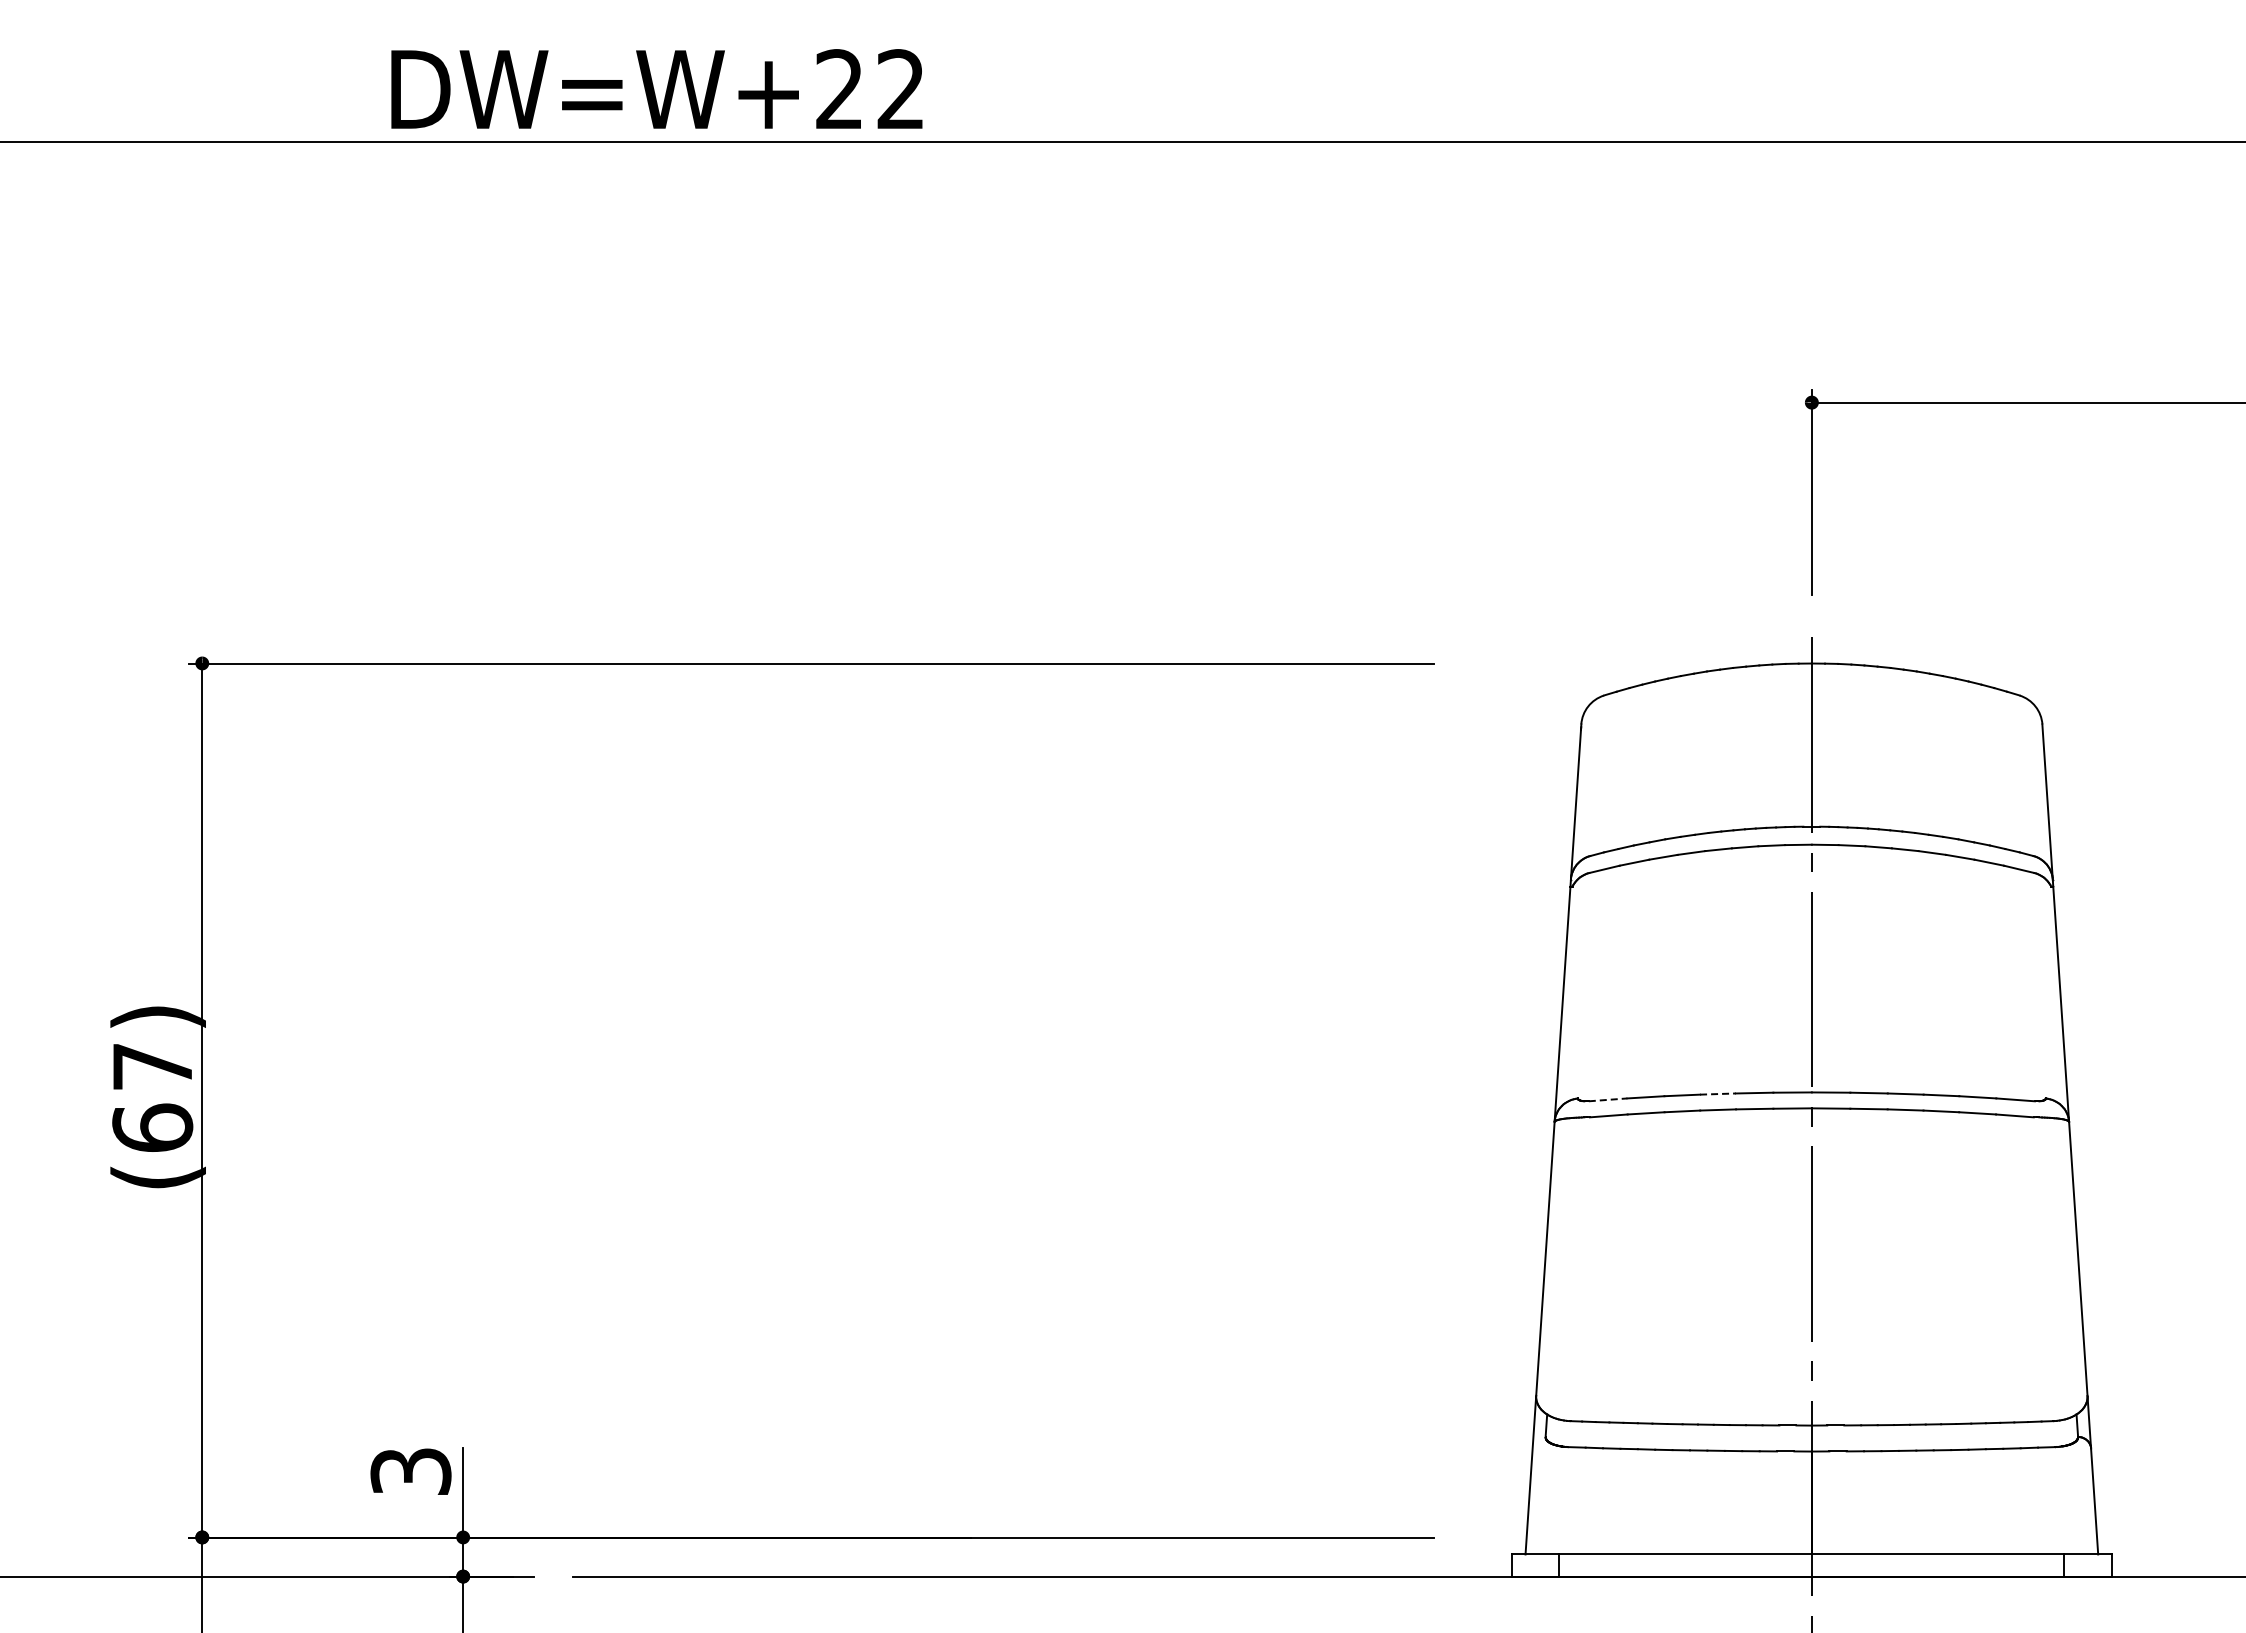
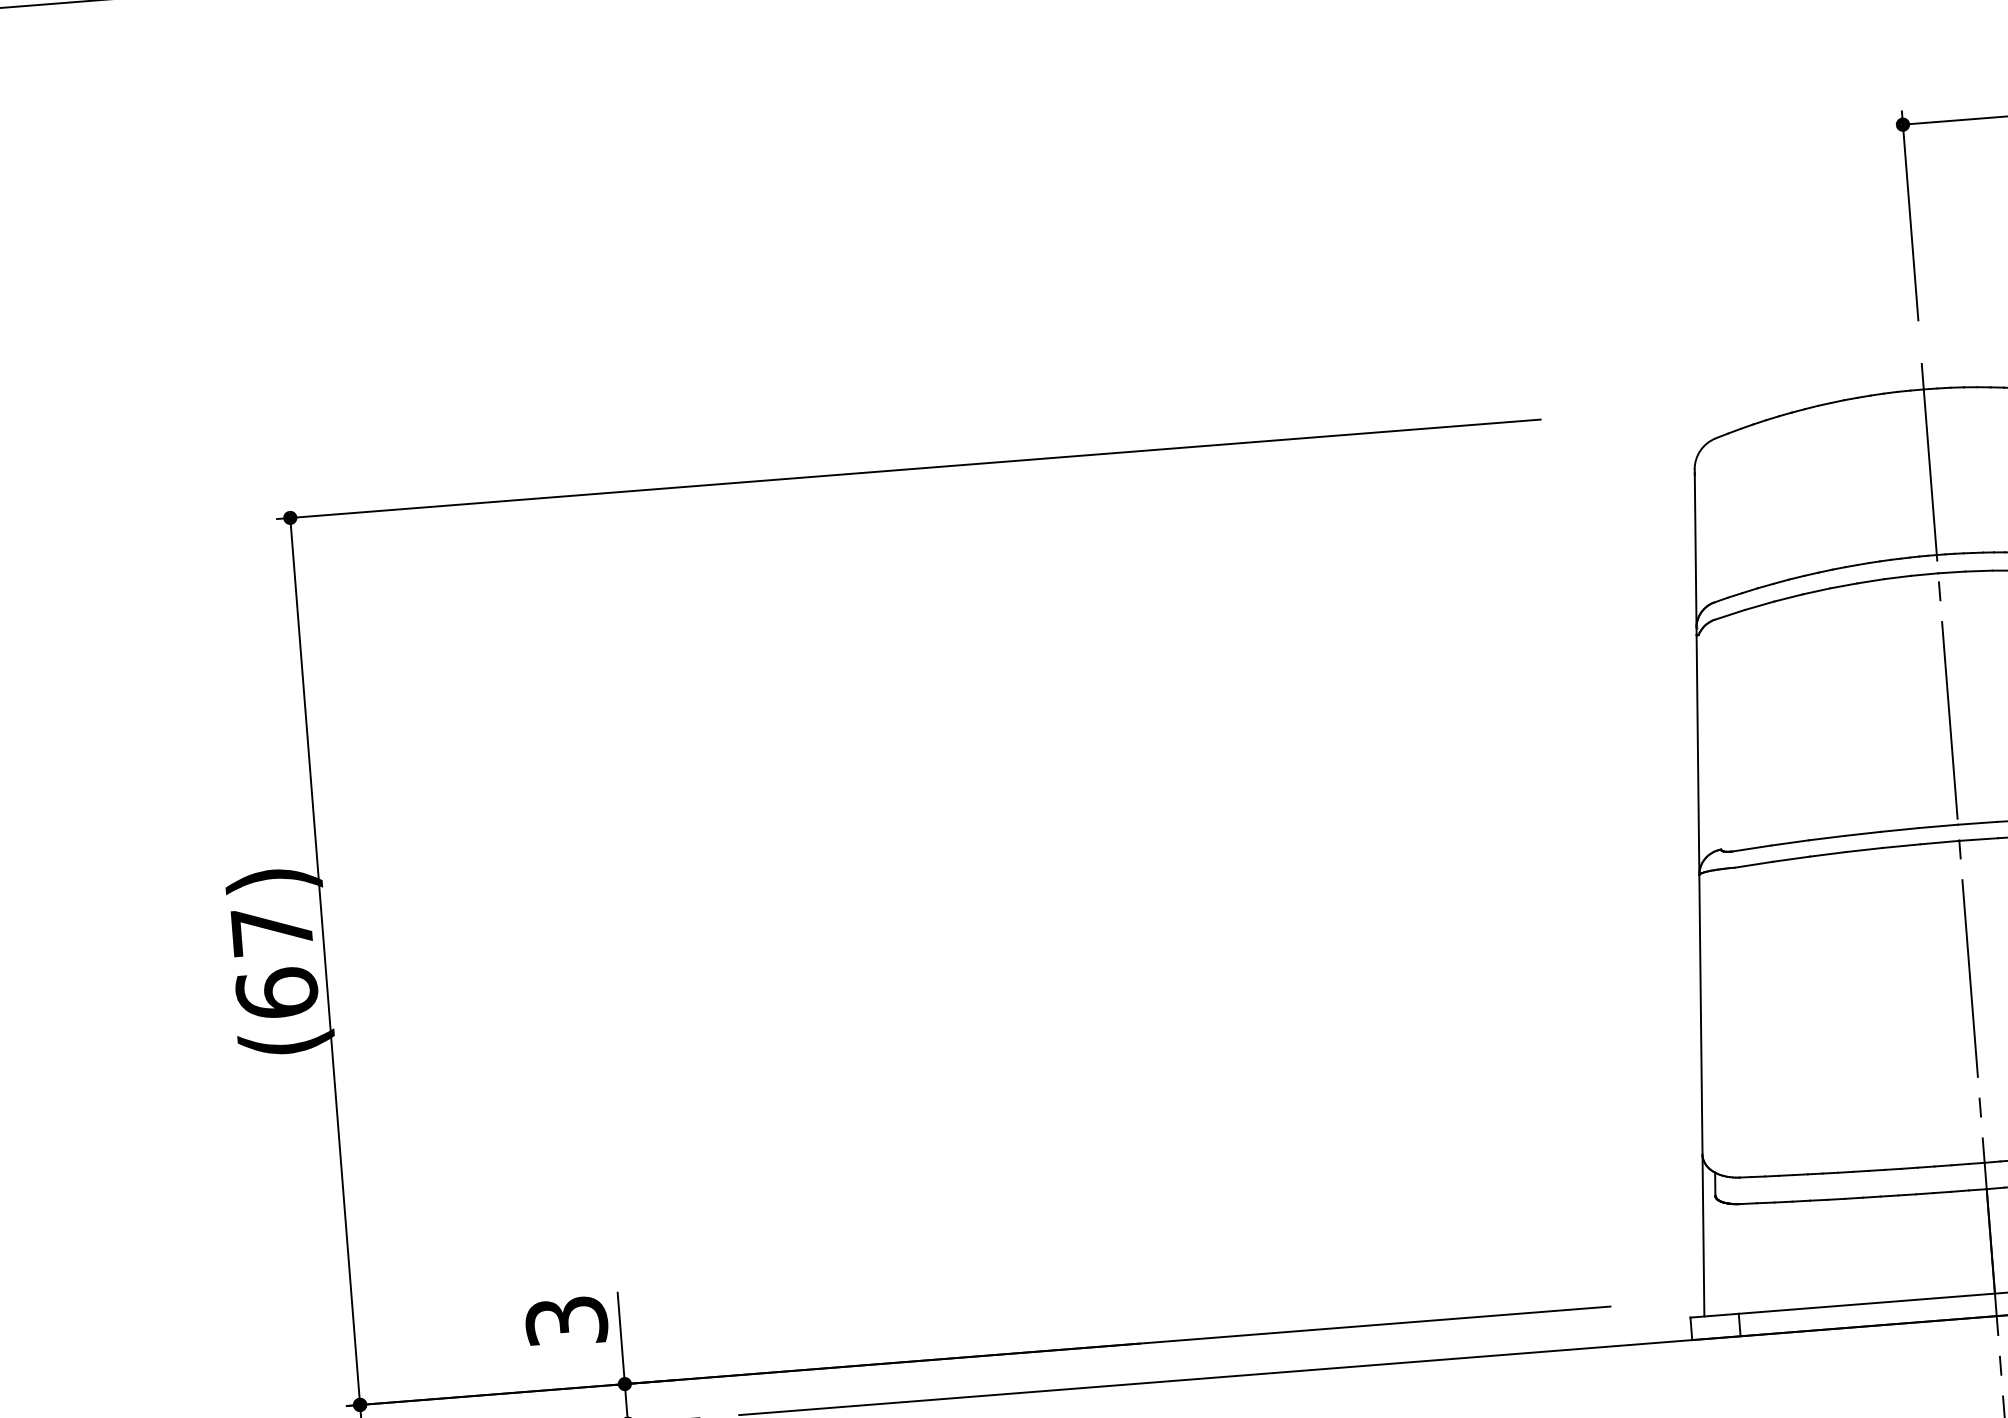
line: (1718, 1094) -> (1863, 834), dashed -> solid
line: (1608, 1099) -> (1752, 848), dashed -> solid

